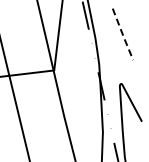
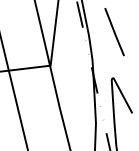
line: (122, 34) -> (114, 32), dashed -> solid

